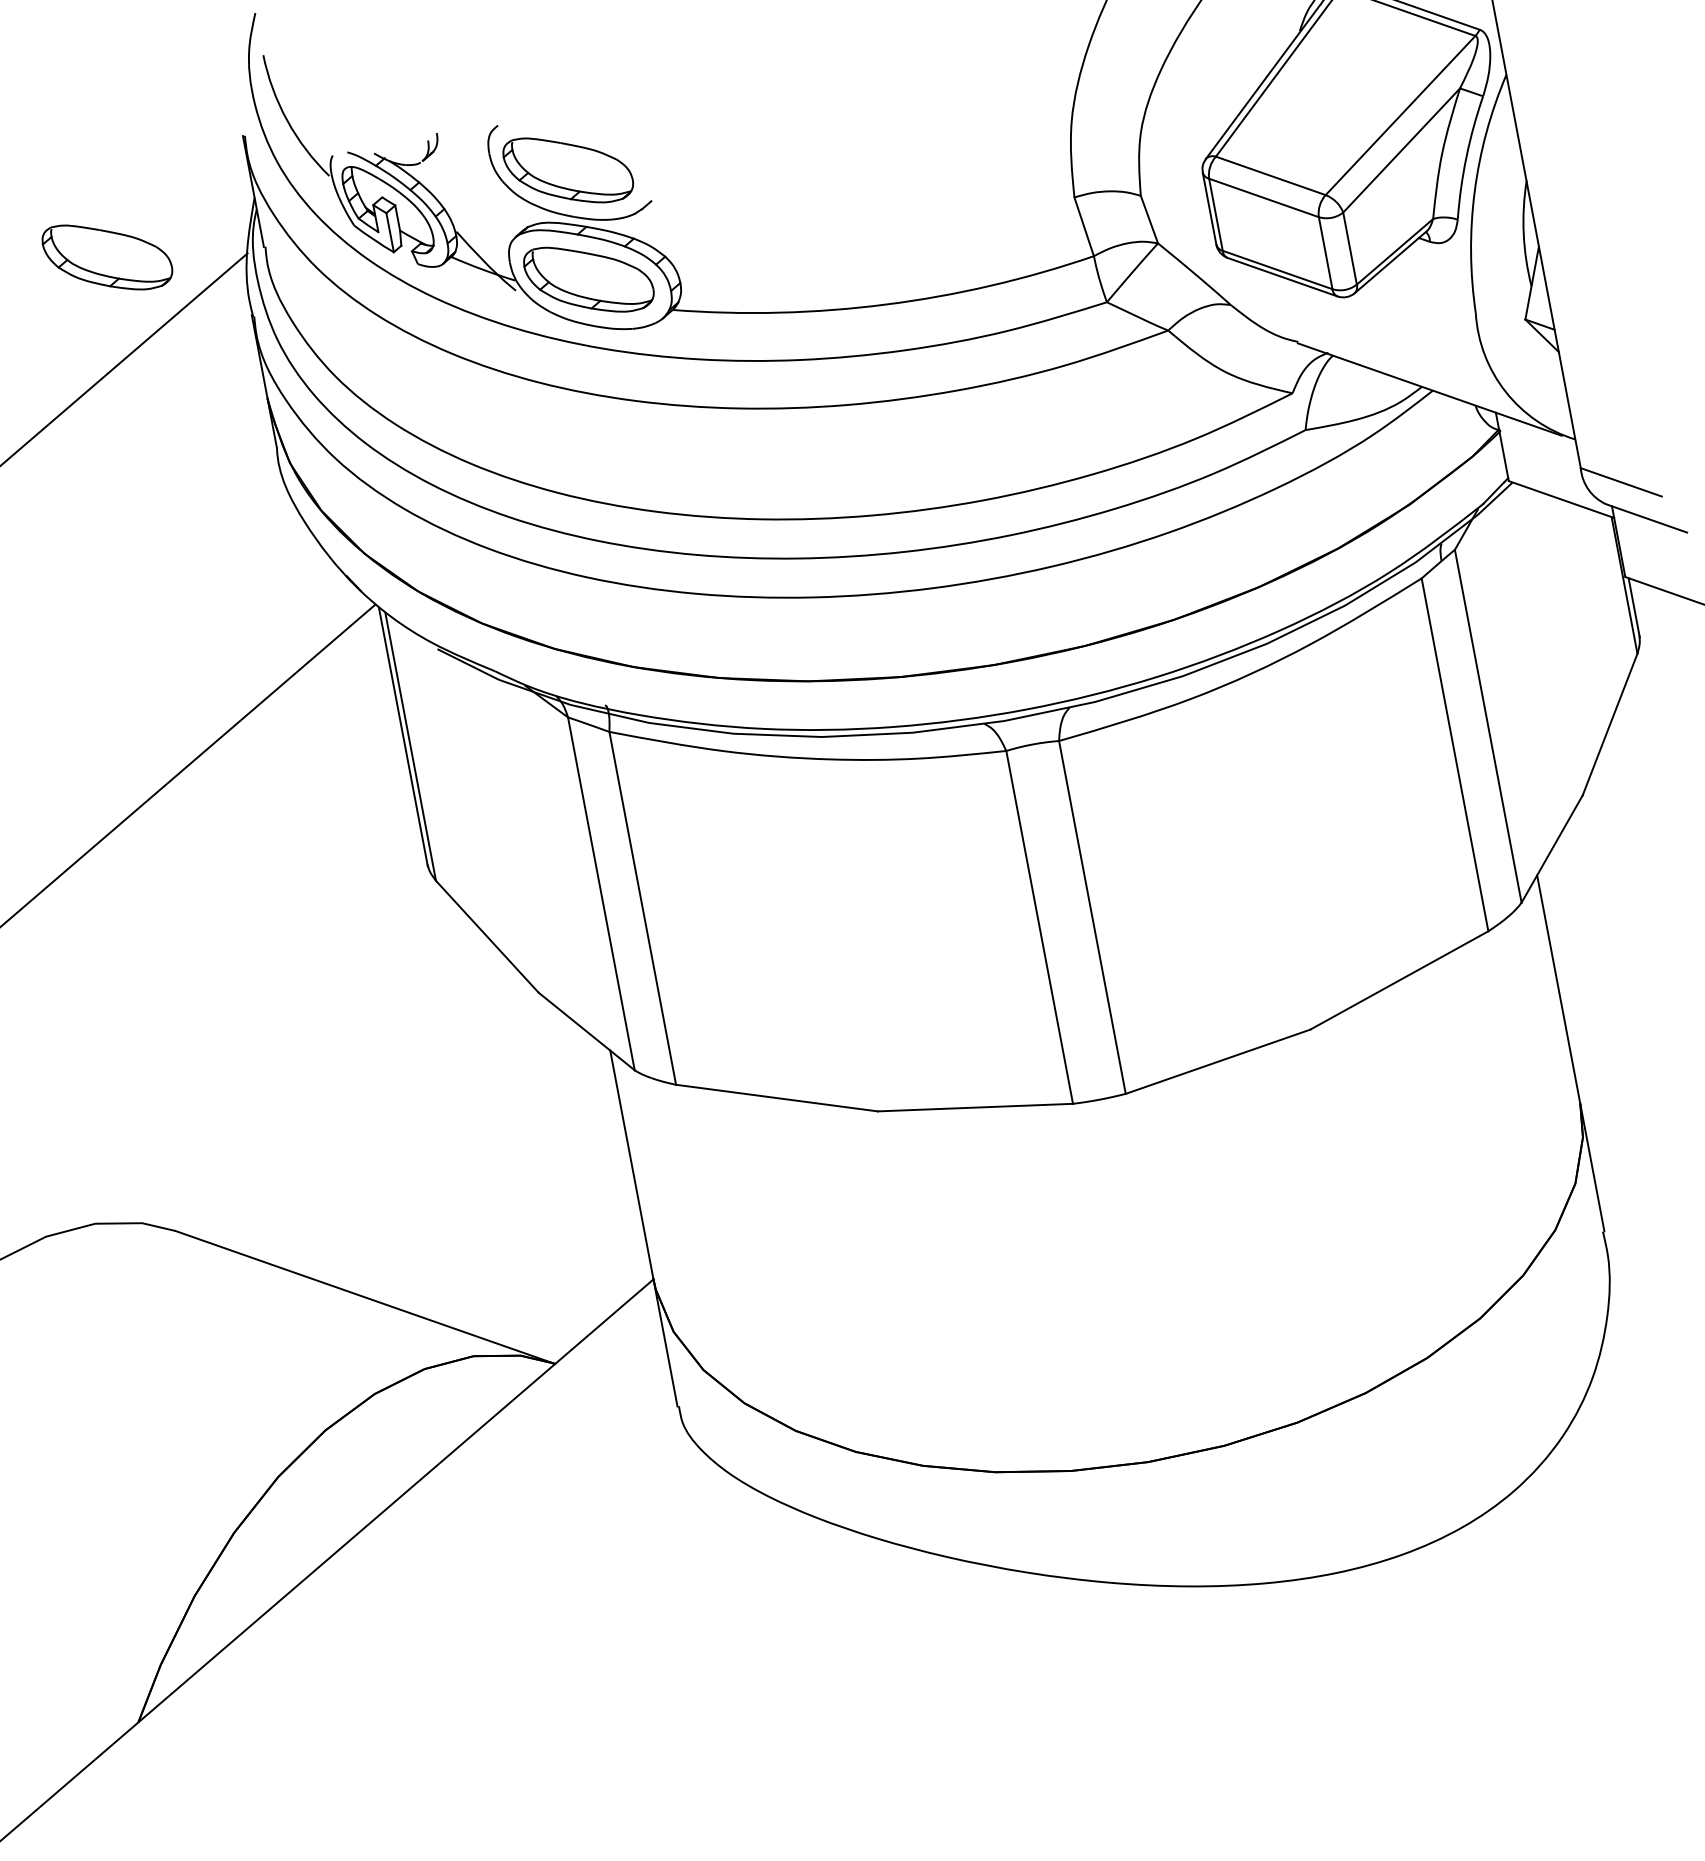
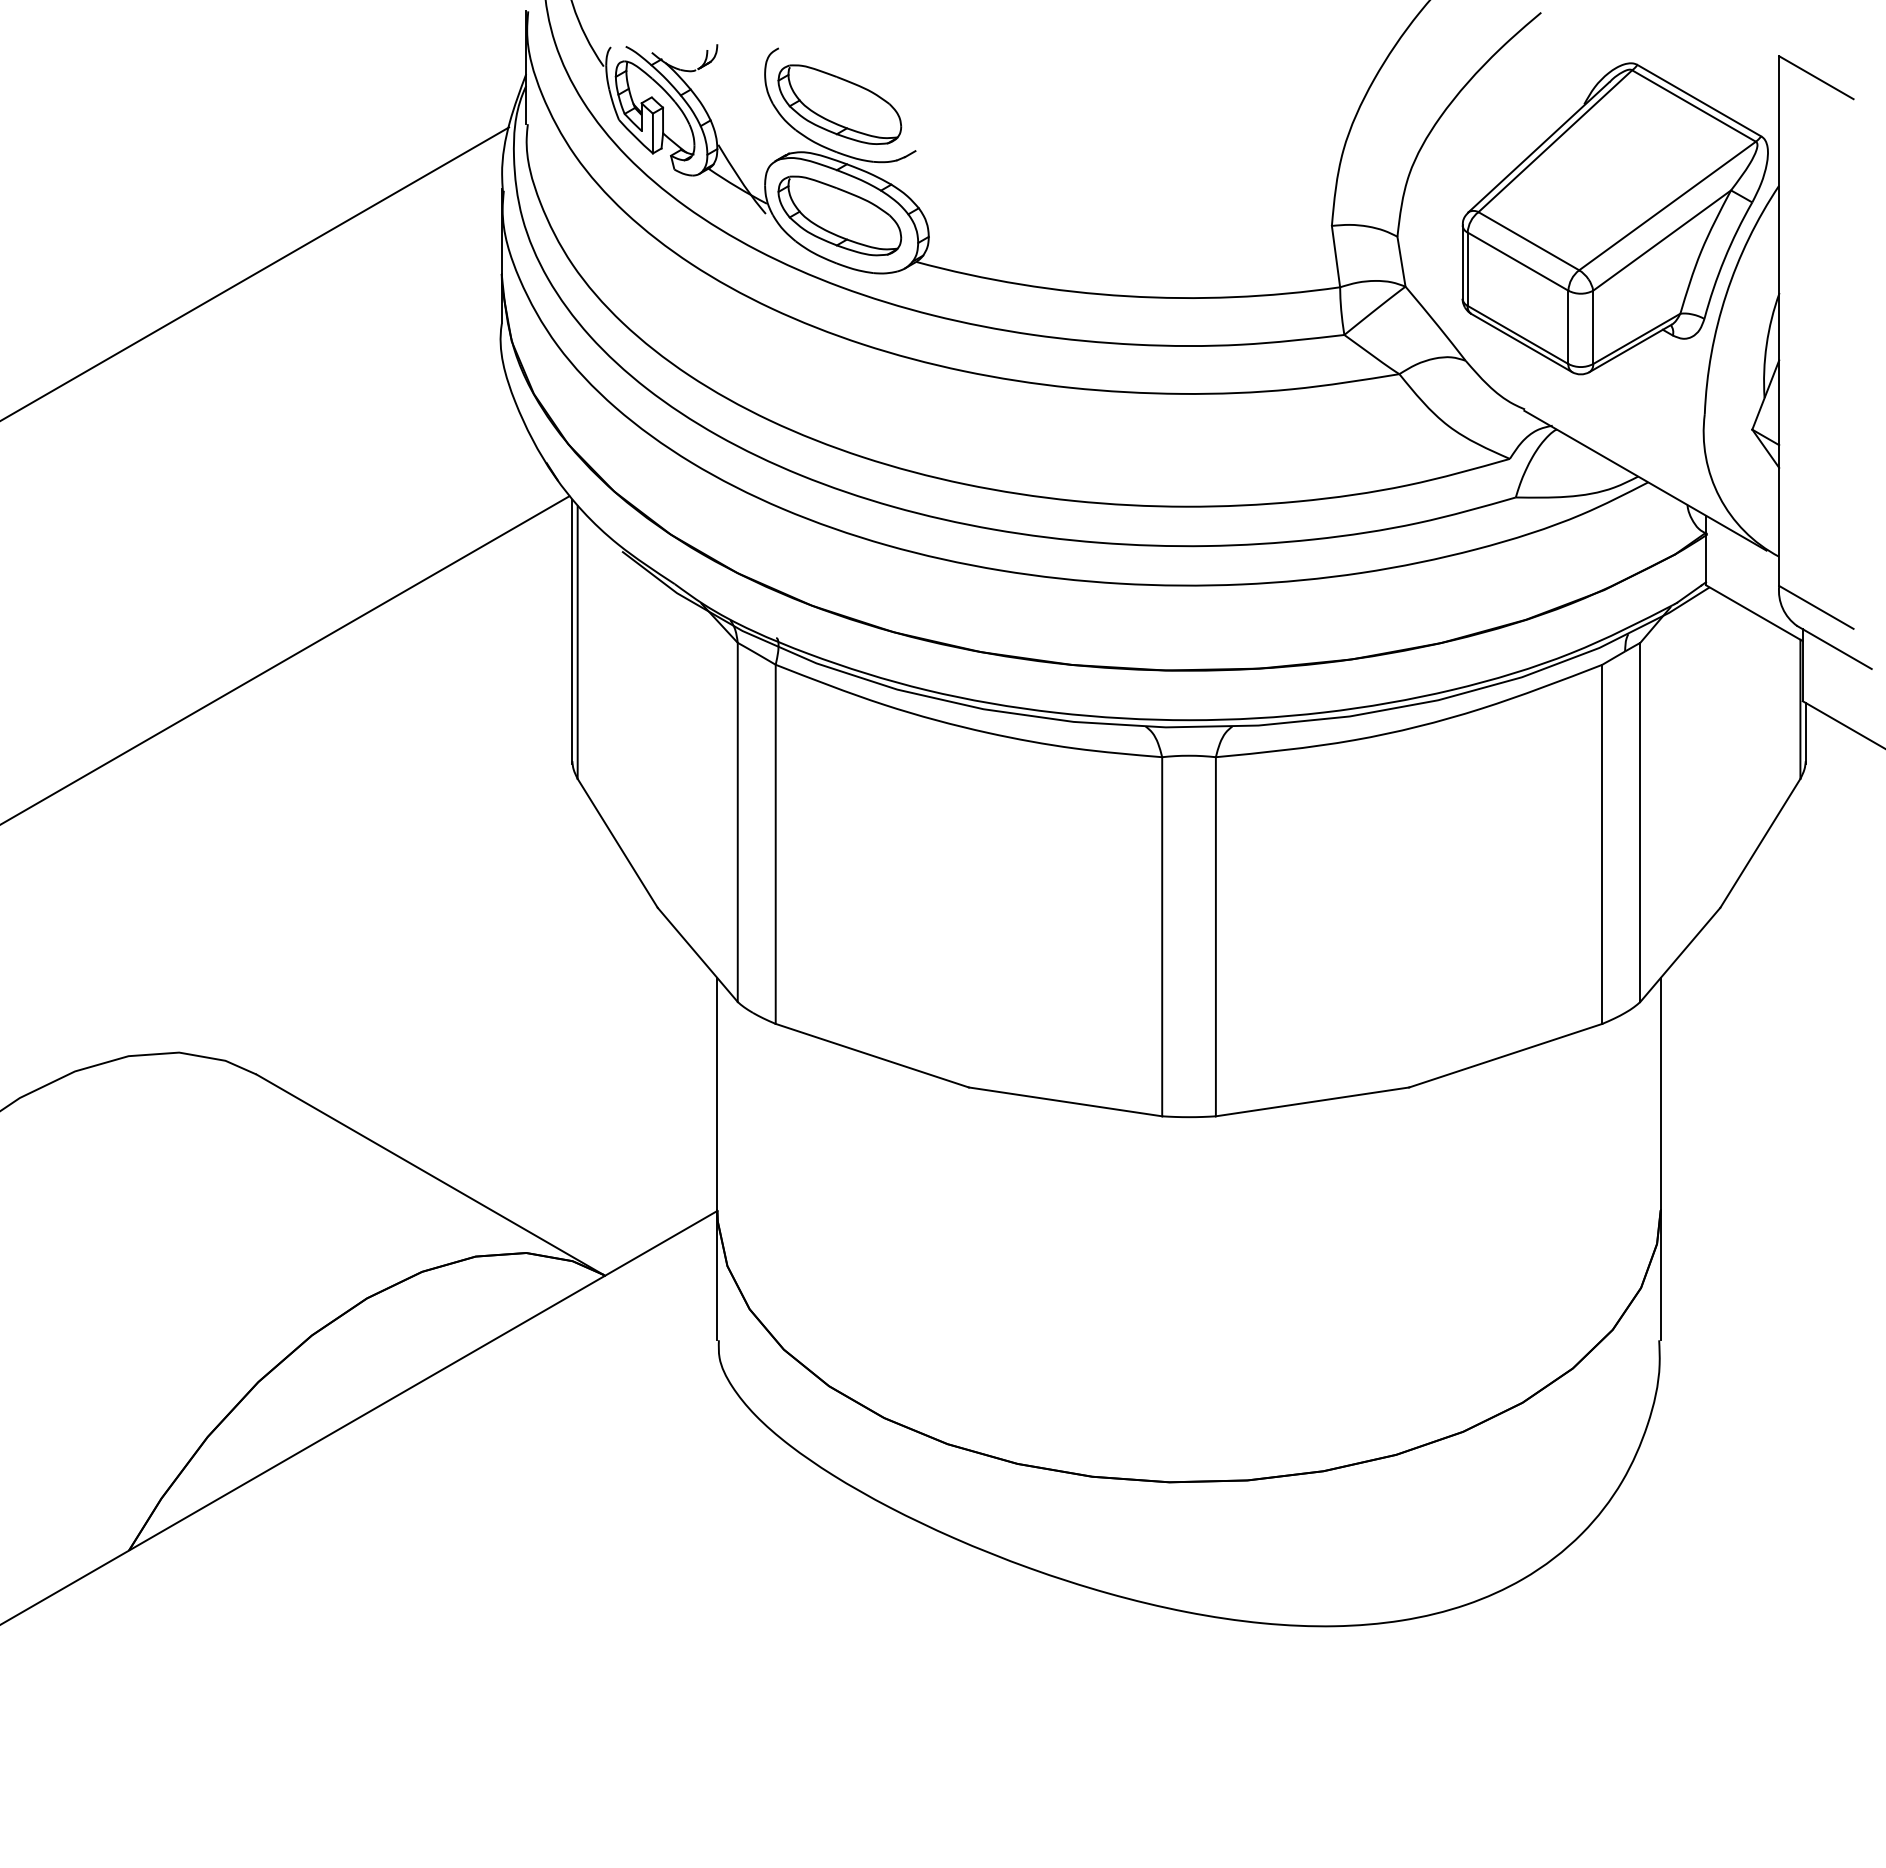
part: (107, 256) -> (370, 104), removed

